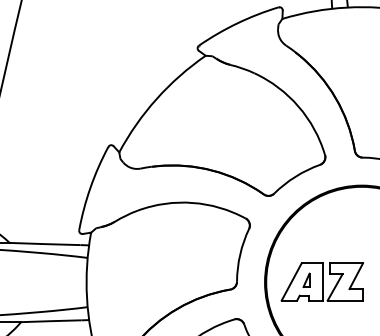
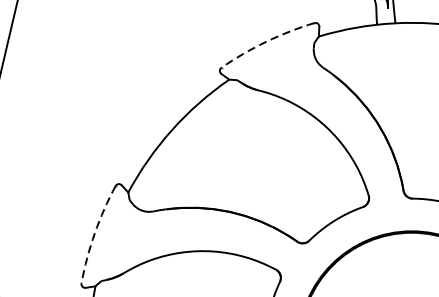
arc: (237, 23) -> (266, 41), solid -> dashed
arc: (90, 187) -> (94, 233), solid -> dashed

